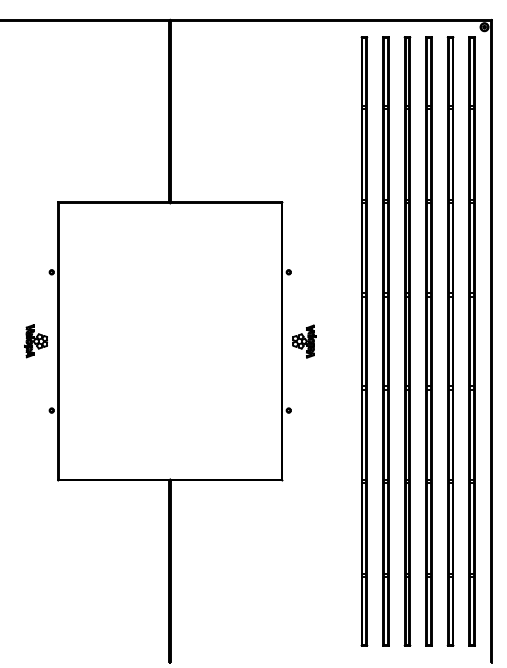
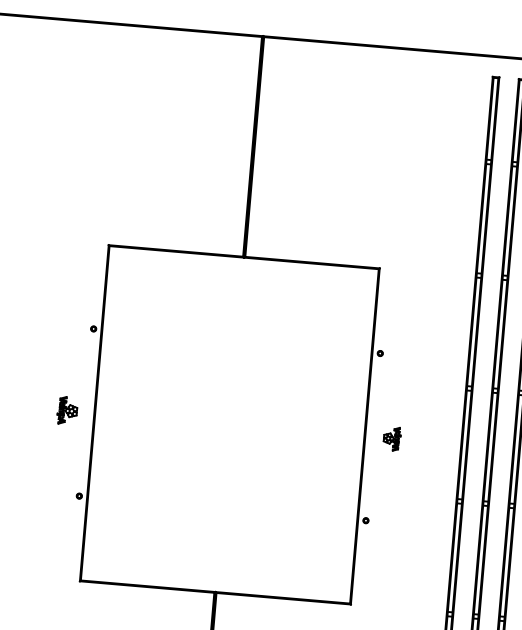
part: (35, 341) -> (66, 410), size x0.7
part: (304, 341) -> (392, 438), size x0.6

